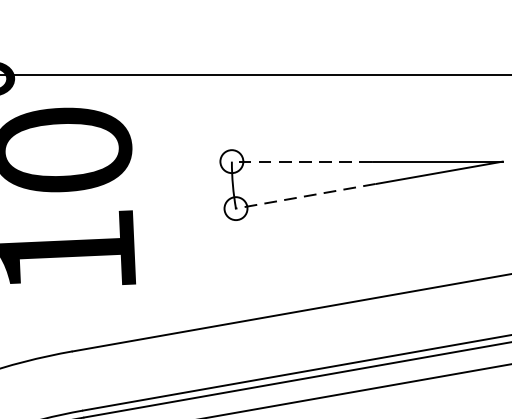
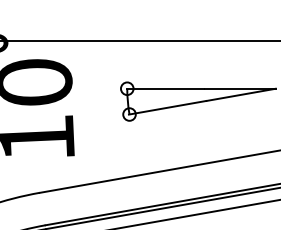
line: (301, 161) -> (165, 88), dashed -> solid
line: (305, 195) -> (167, 107), dashed -> solid

